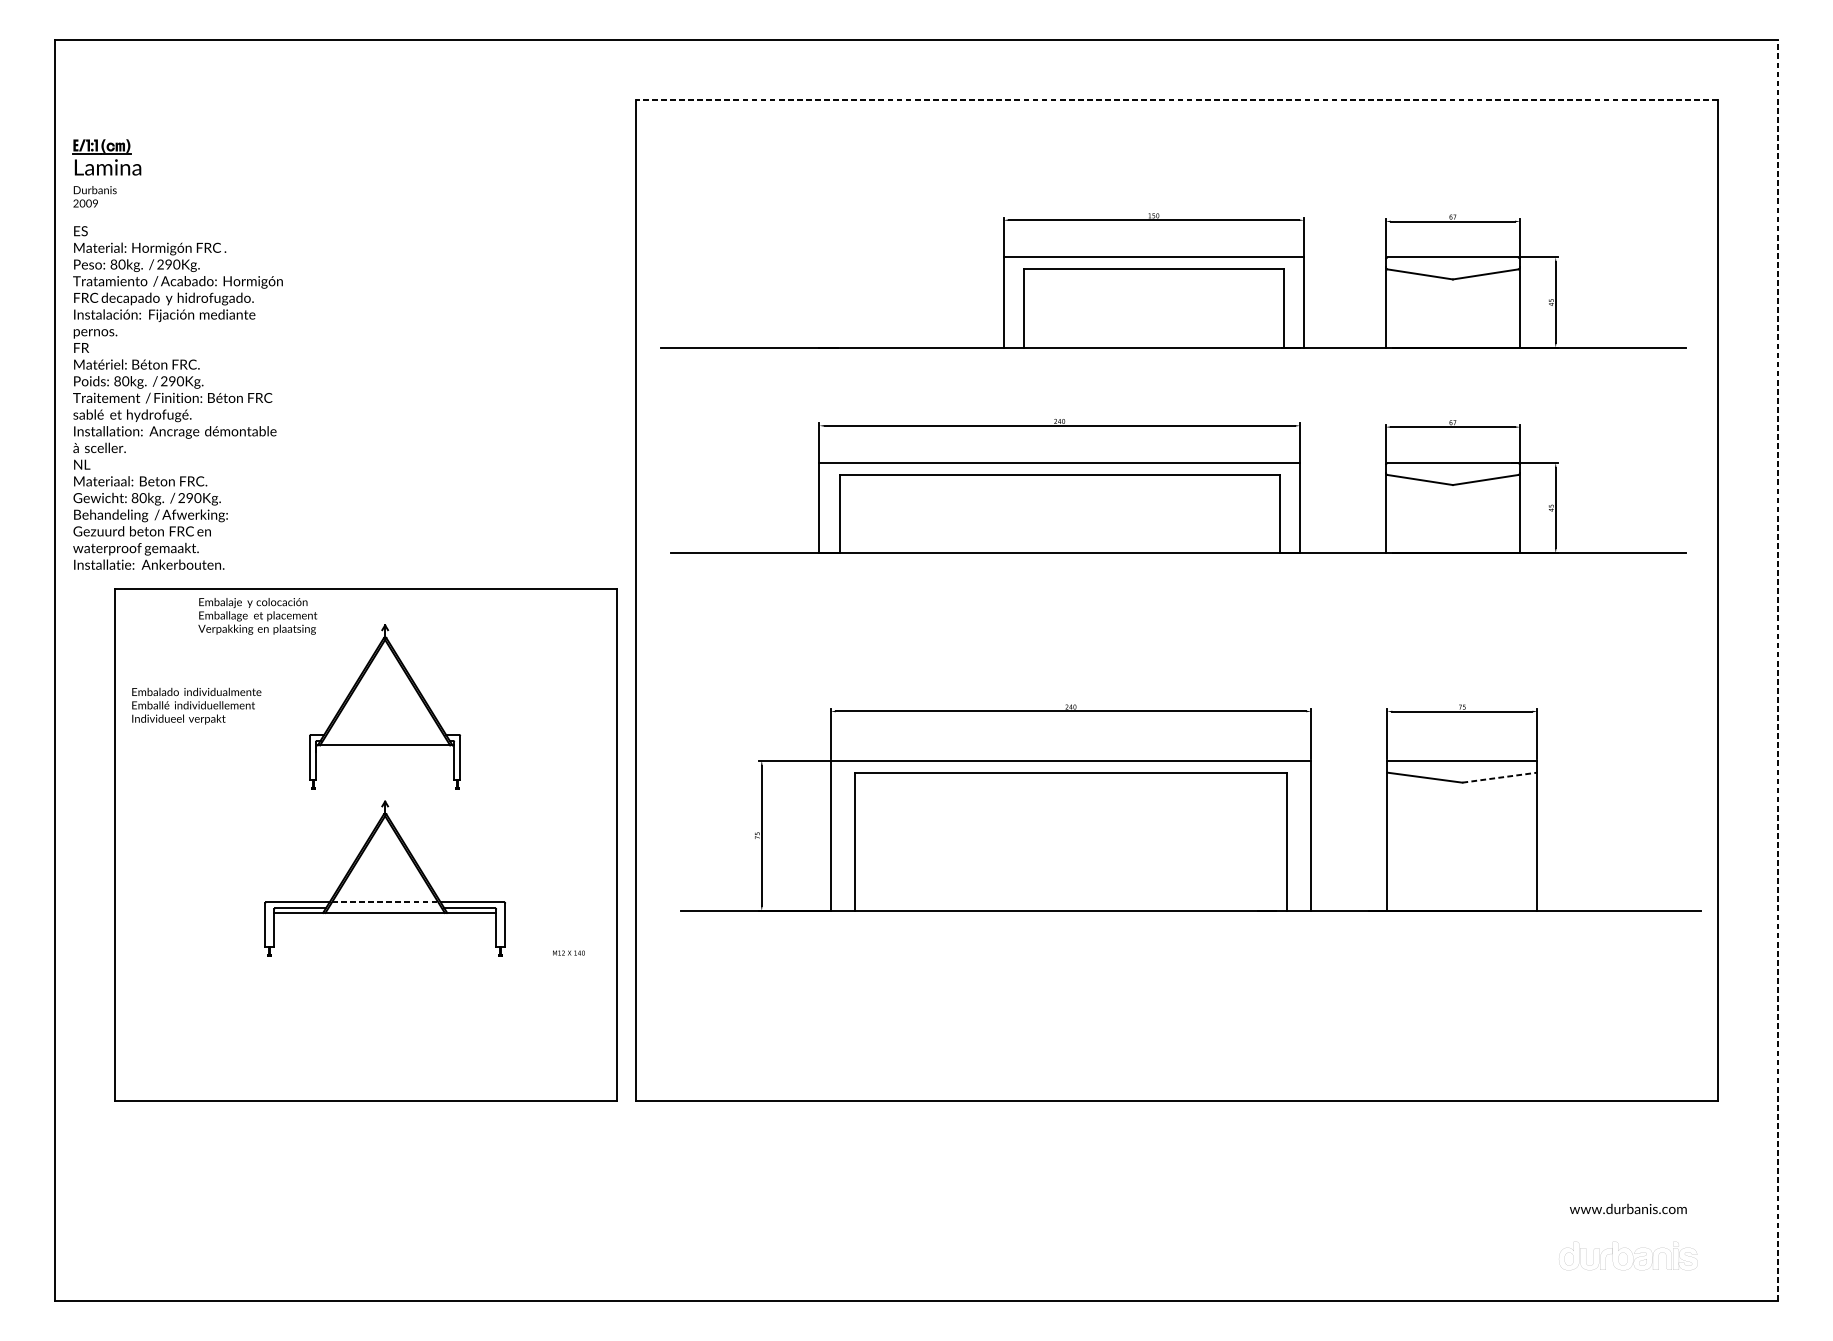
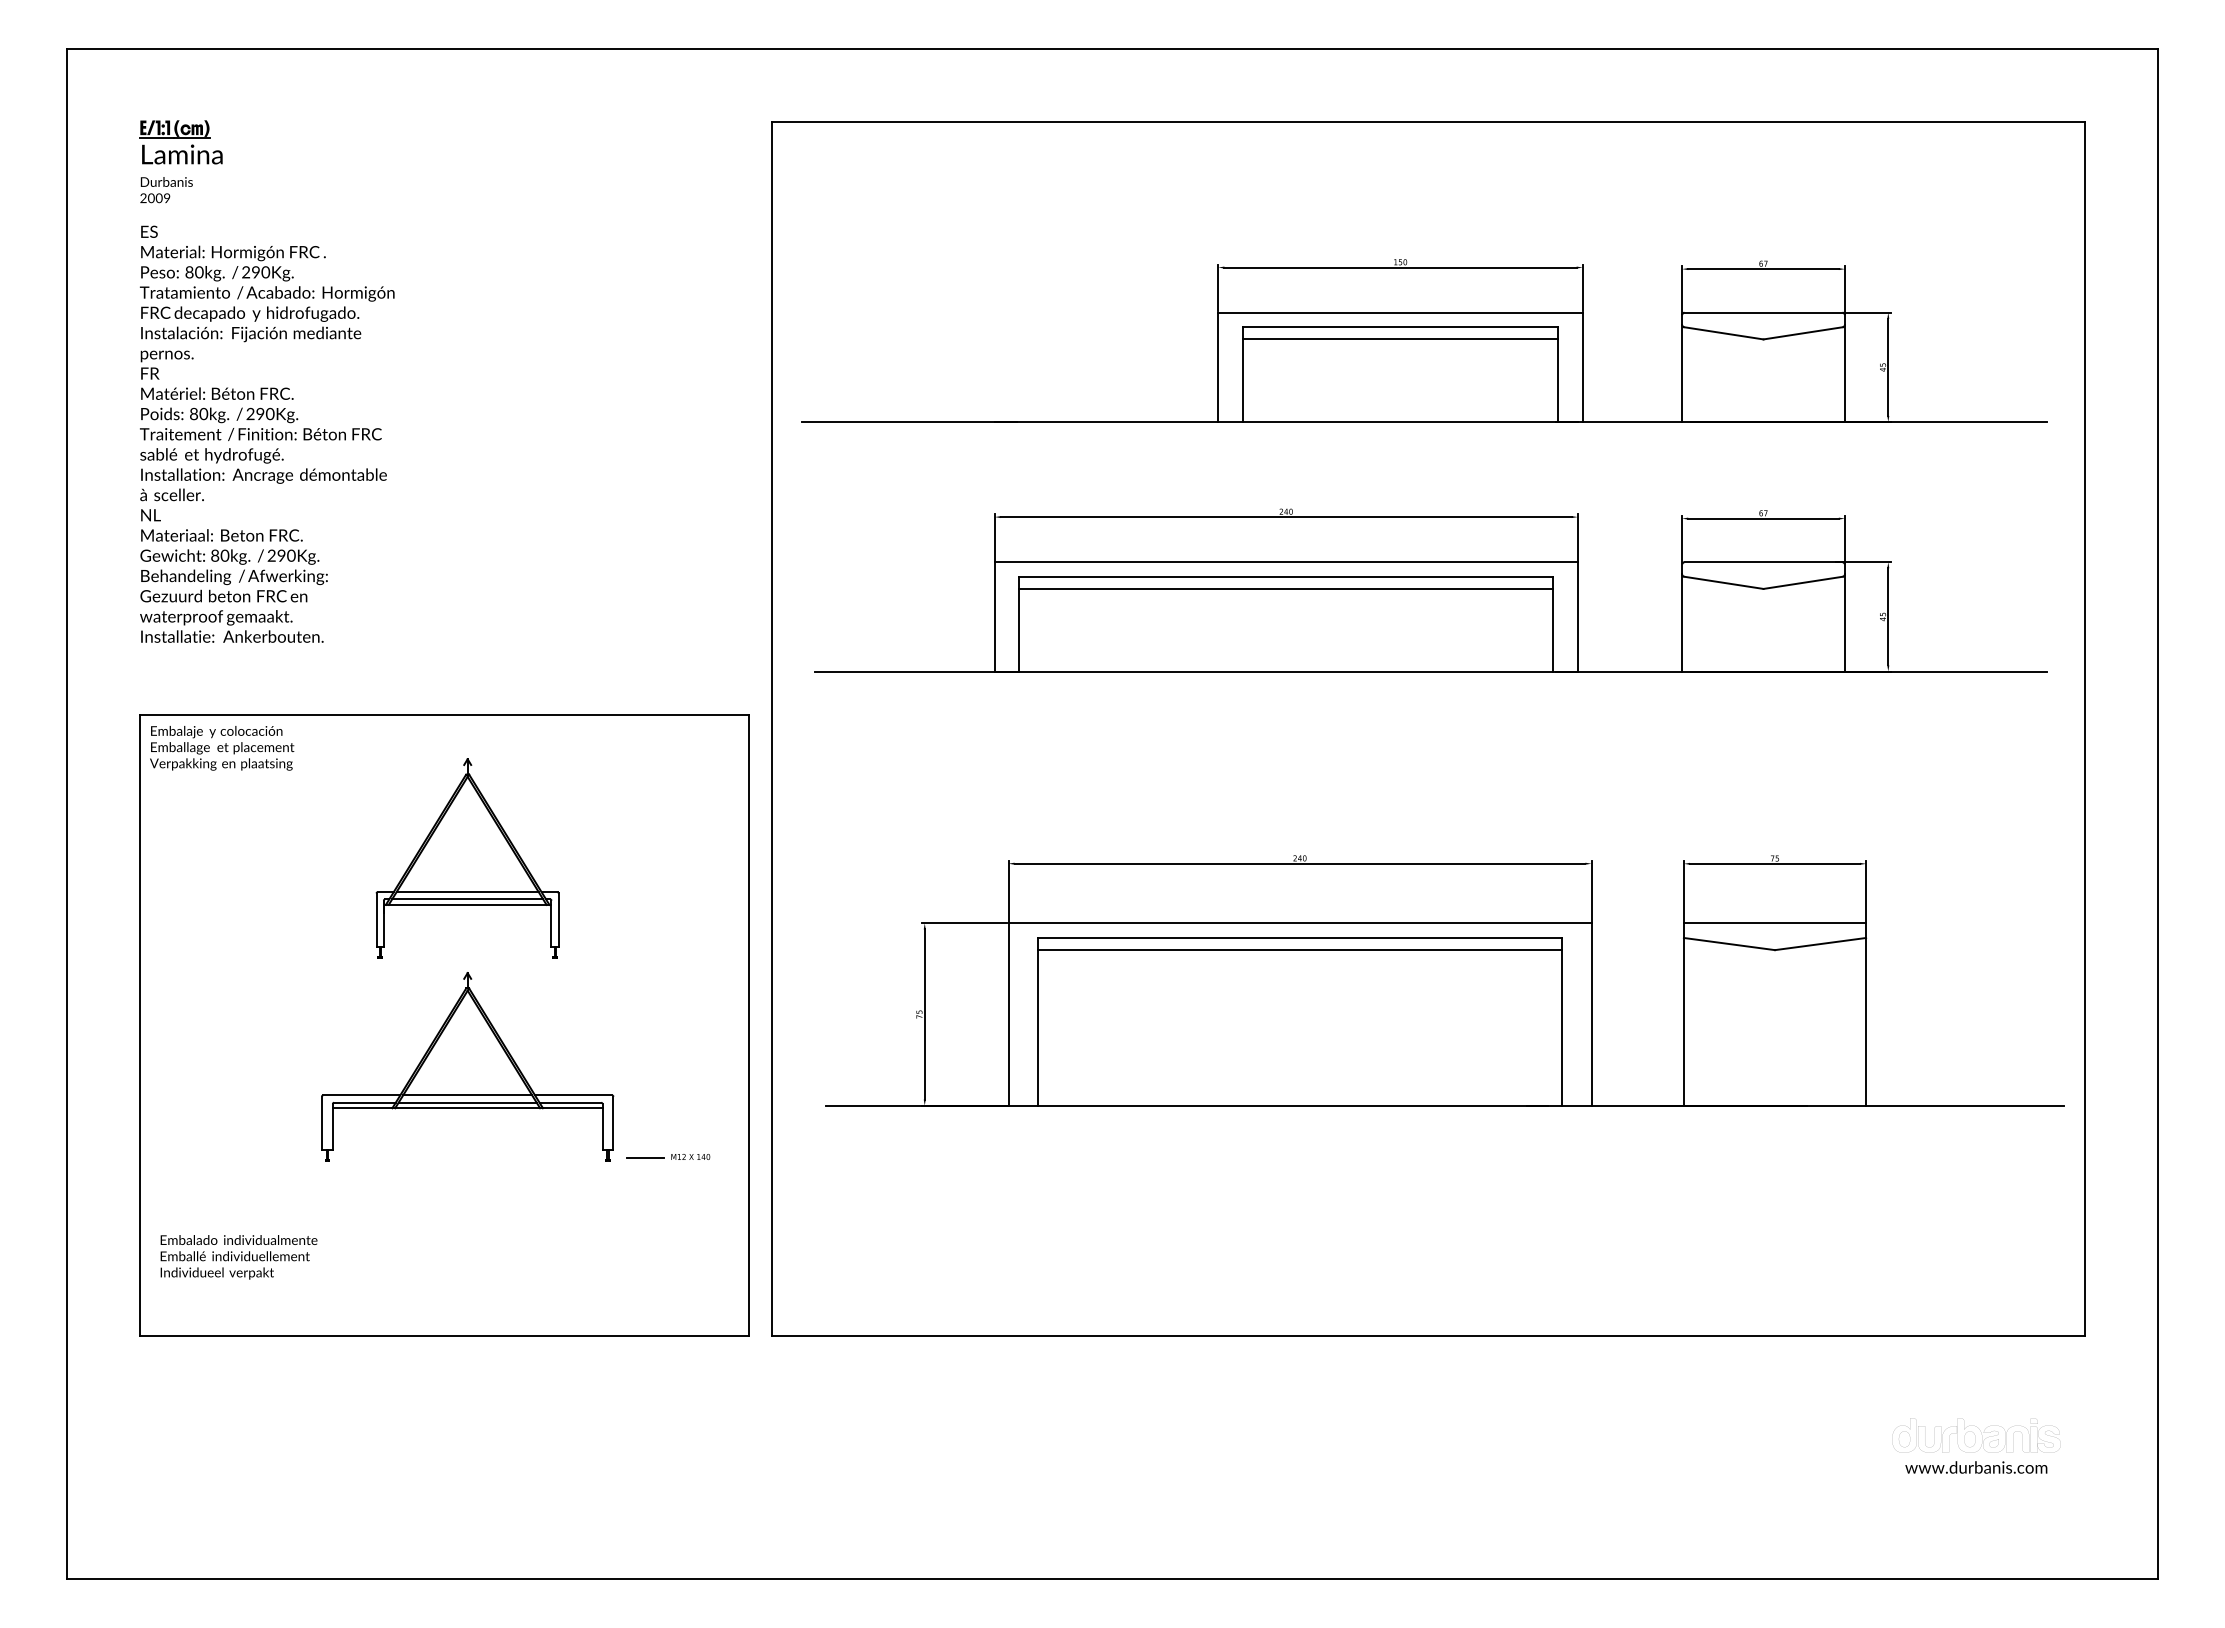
line: (1176, 99) -> (1428, 121), dashed -> solid
line: (1153, 279) -> (1400, 339), added
part: (177, 354) -> (266, 381), moved
line: (1059, 484) -> (1286, 588), added
text: (258, 616) -> (222, 748), moved
line: (1778, 670) -> (2158, 813), dashed -> solid
text: (196, 706) -> (238, 1257), moved
line: (385, 735) -> (467, 892), added
line: (385, 740) -> (467, 899), added
line: (1499, 778) -> (1820, 944), dashed -> solid
line: (1070, 782) -> (1299, 950), added
line: (385, 902) -> (467, 1095), dashed -> solid
line: (385, 908) -> (467, 1102), added
line: (531, 954) -> (645, 1158), added
part: (1628, 1255) -> (1976, 1435), moved

